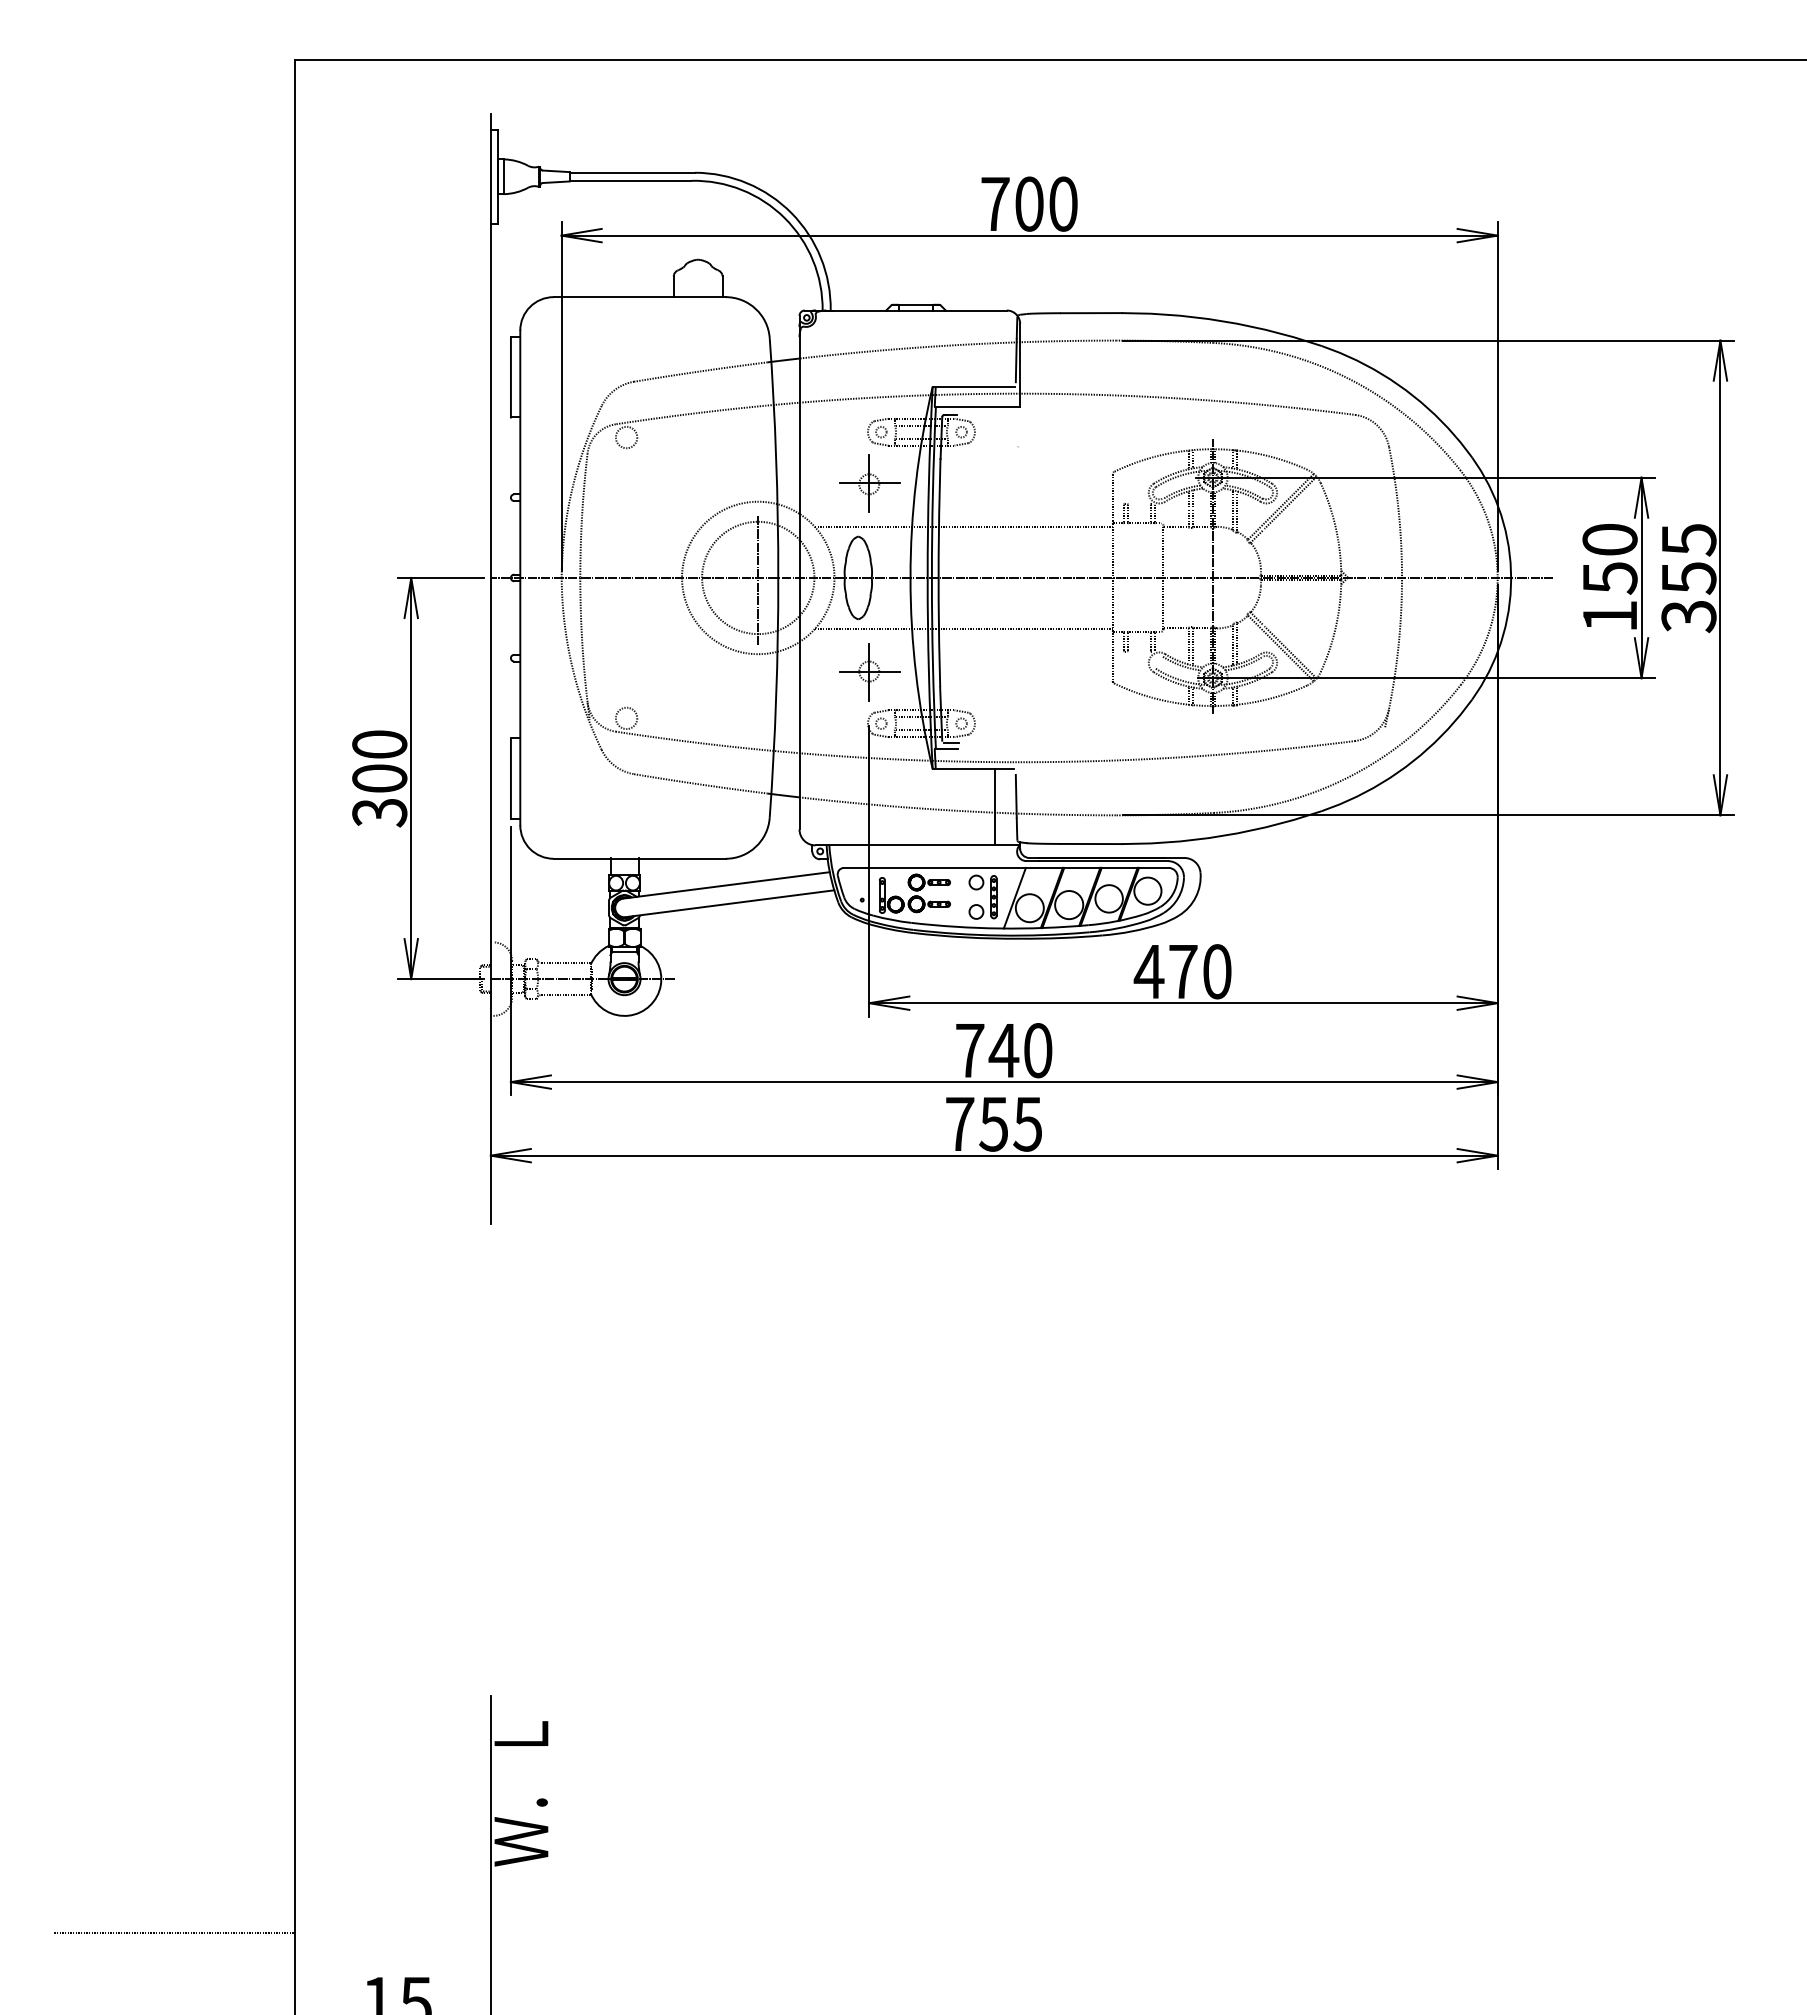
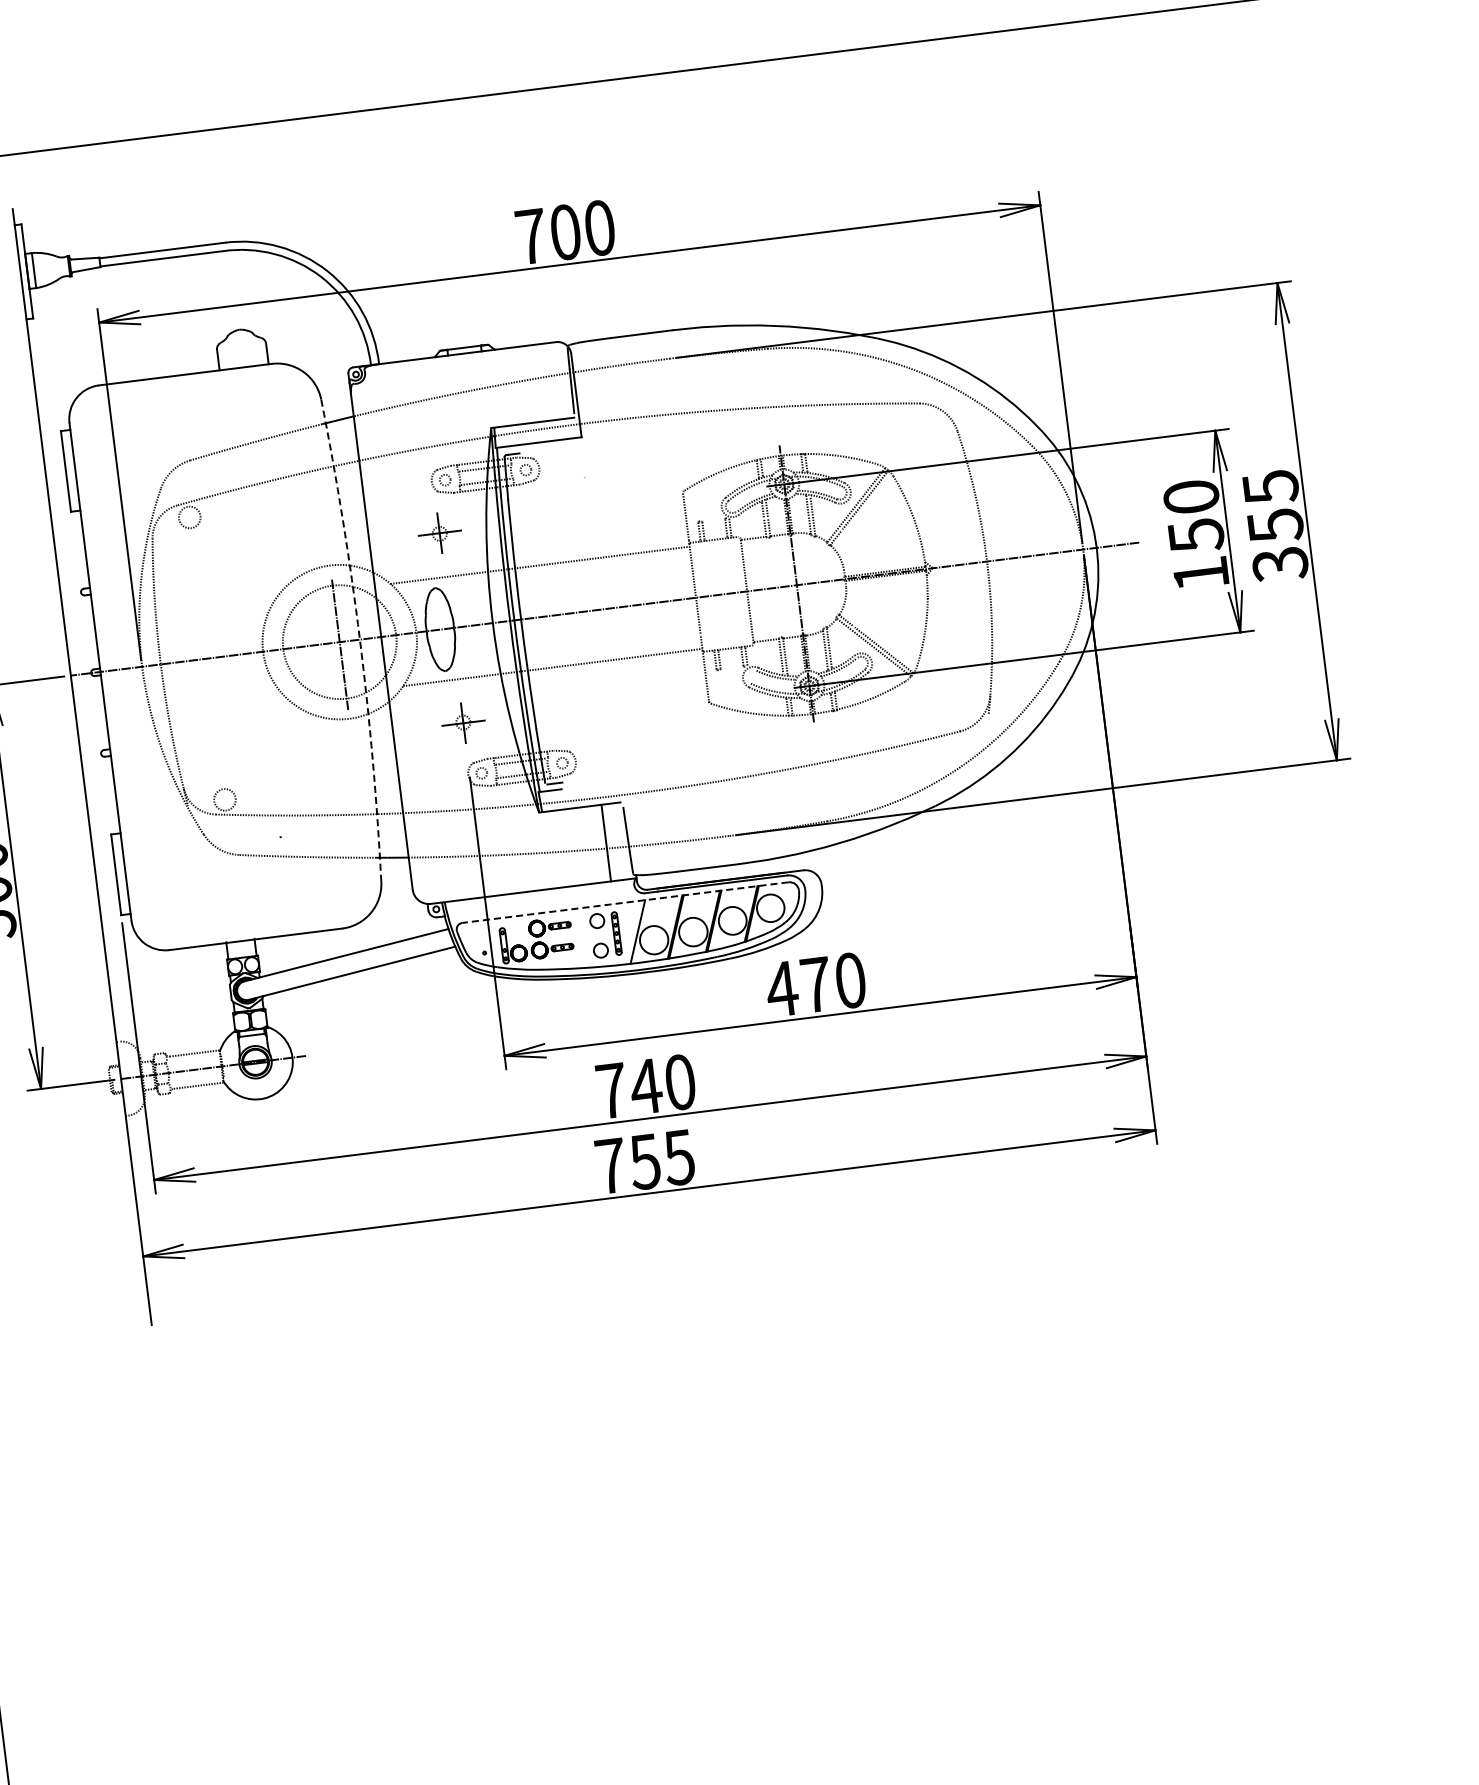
part: (869, 483) -> (439, 533), size x0.7
arc: (778, 577) -> (360, 639), solid -> dashed
part: (869, 672) -> (463, 723), size x0.7
line: (1005, 867) -> (624, 902), solid -> dashed

